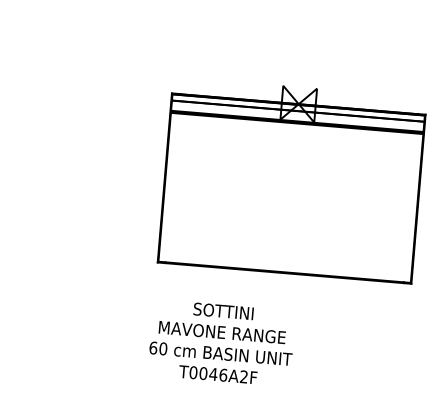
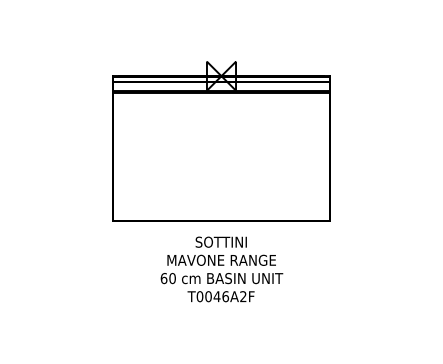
text: (221, 343) -> (221, 269), moved

